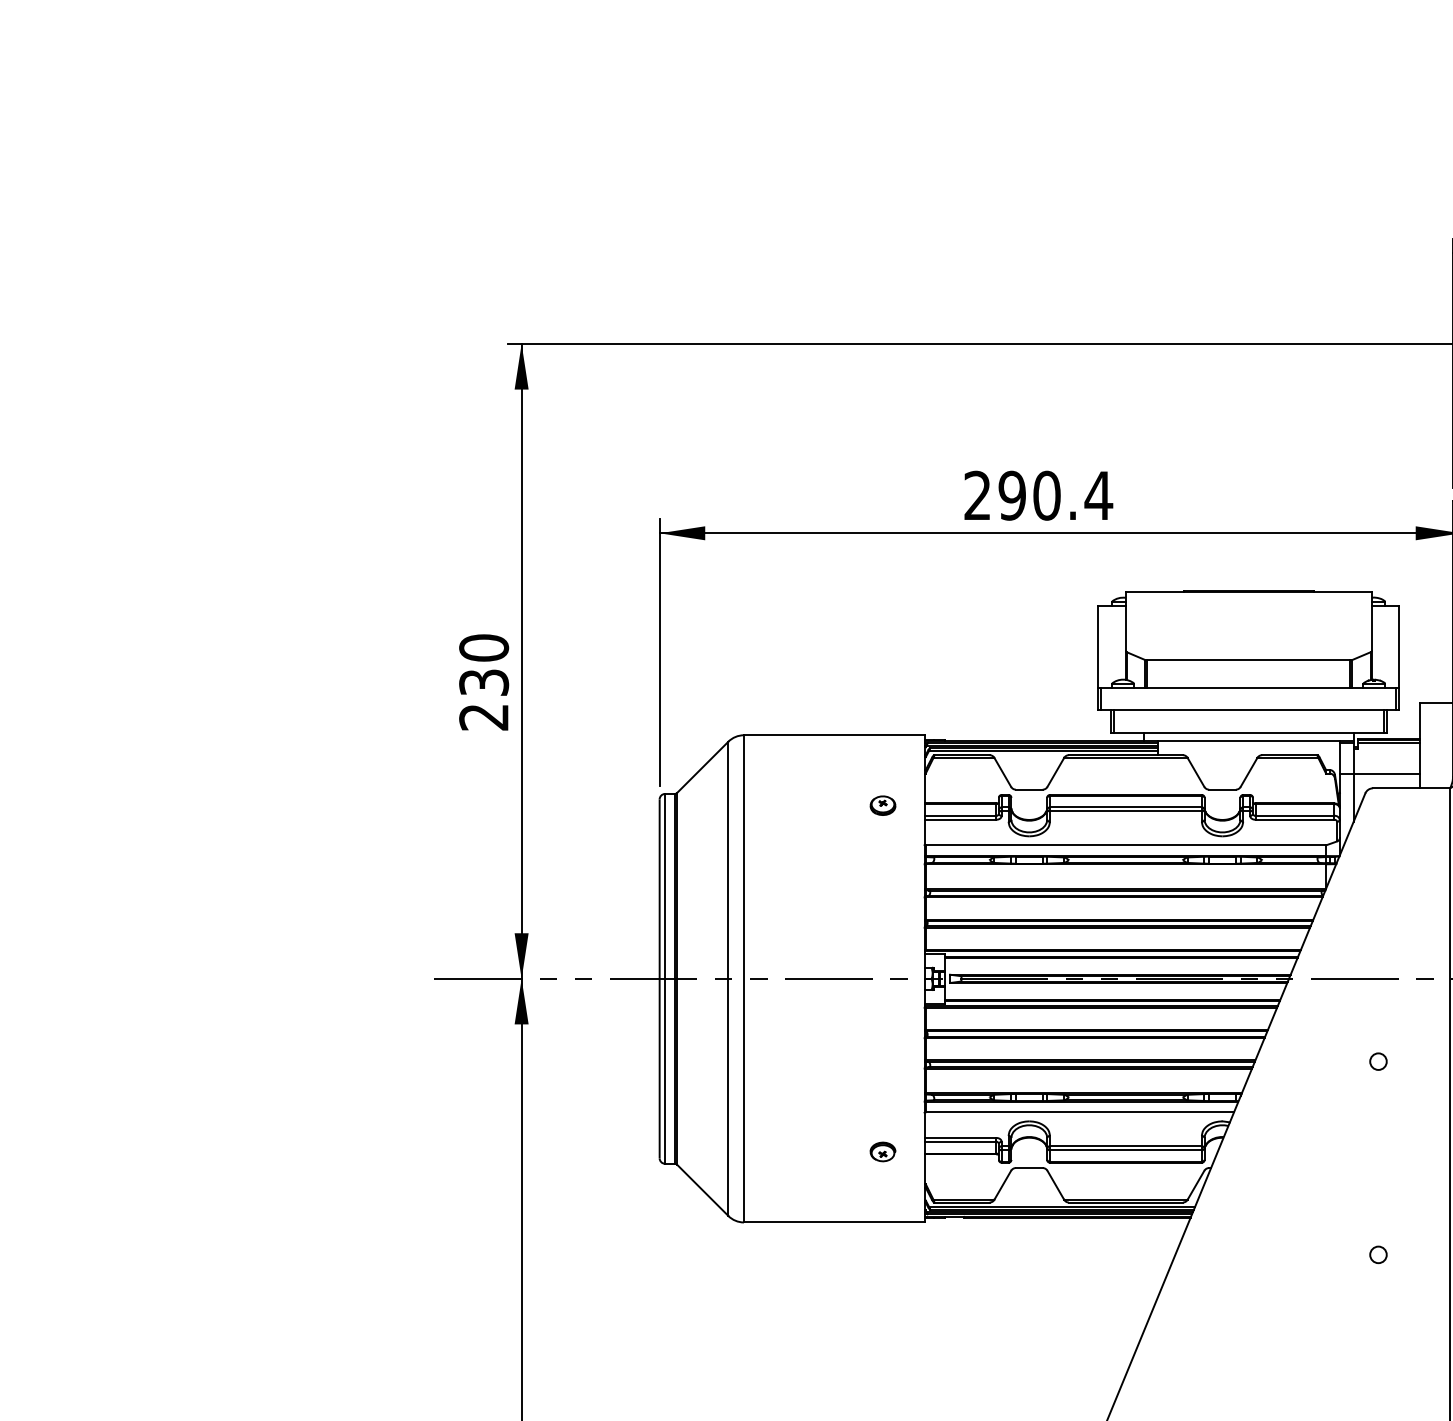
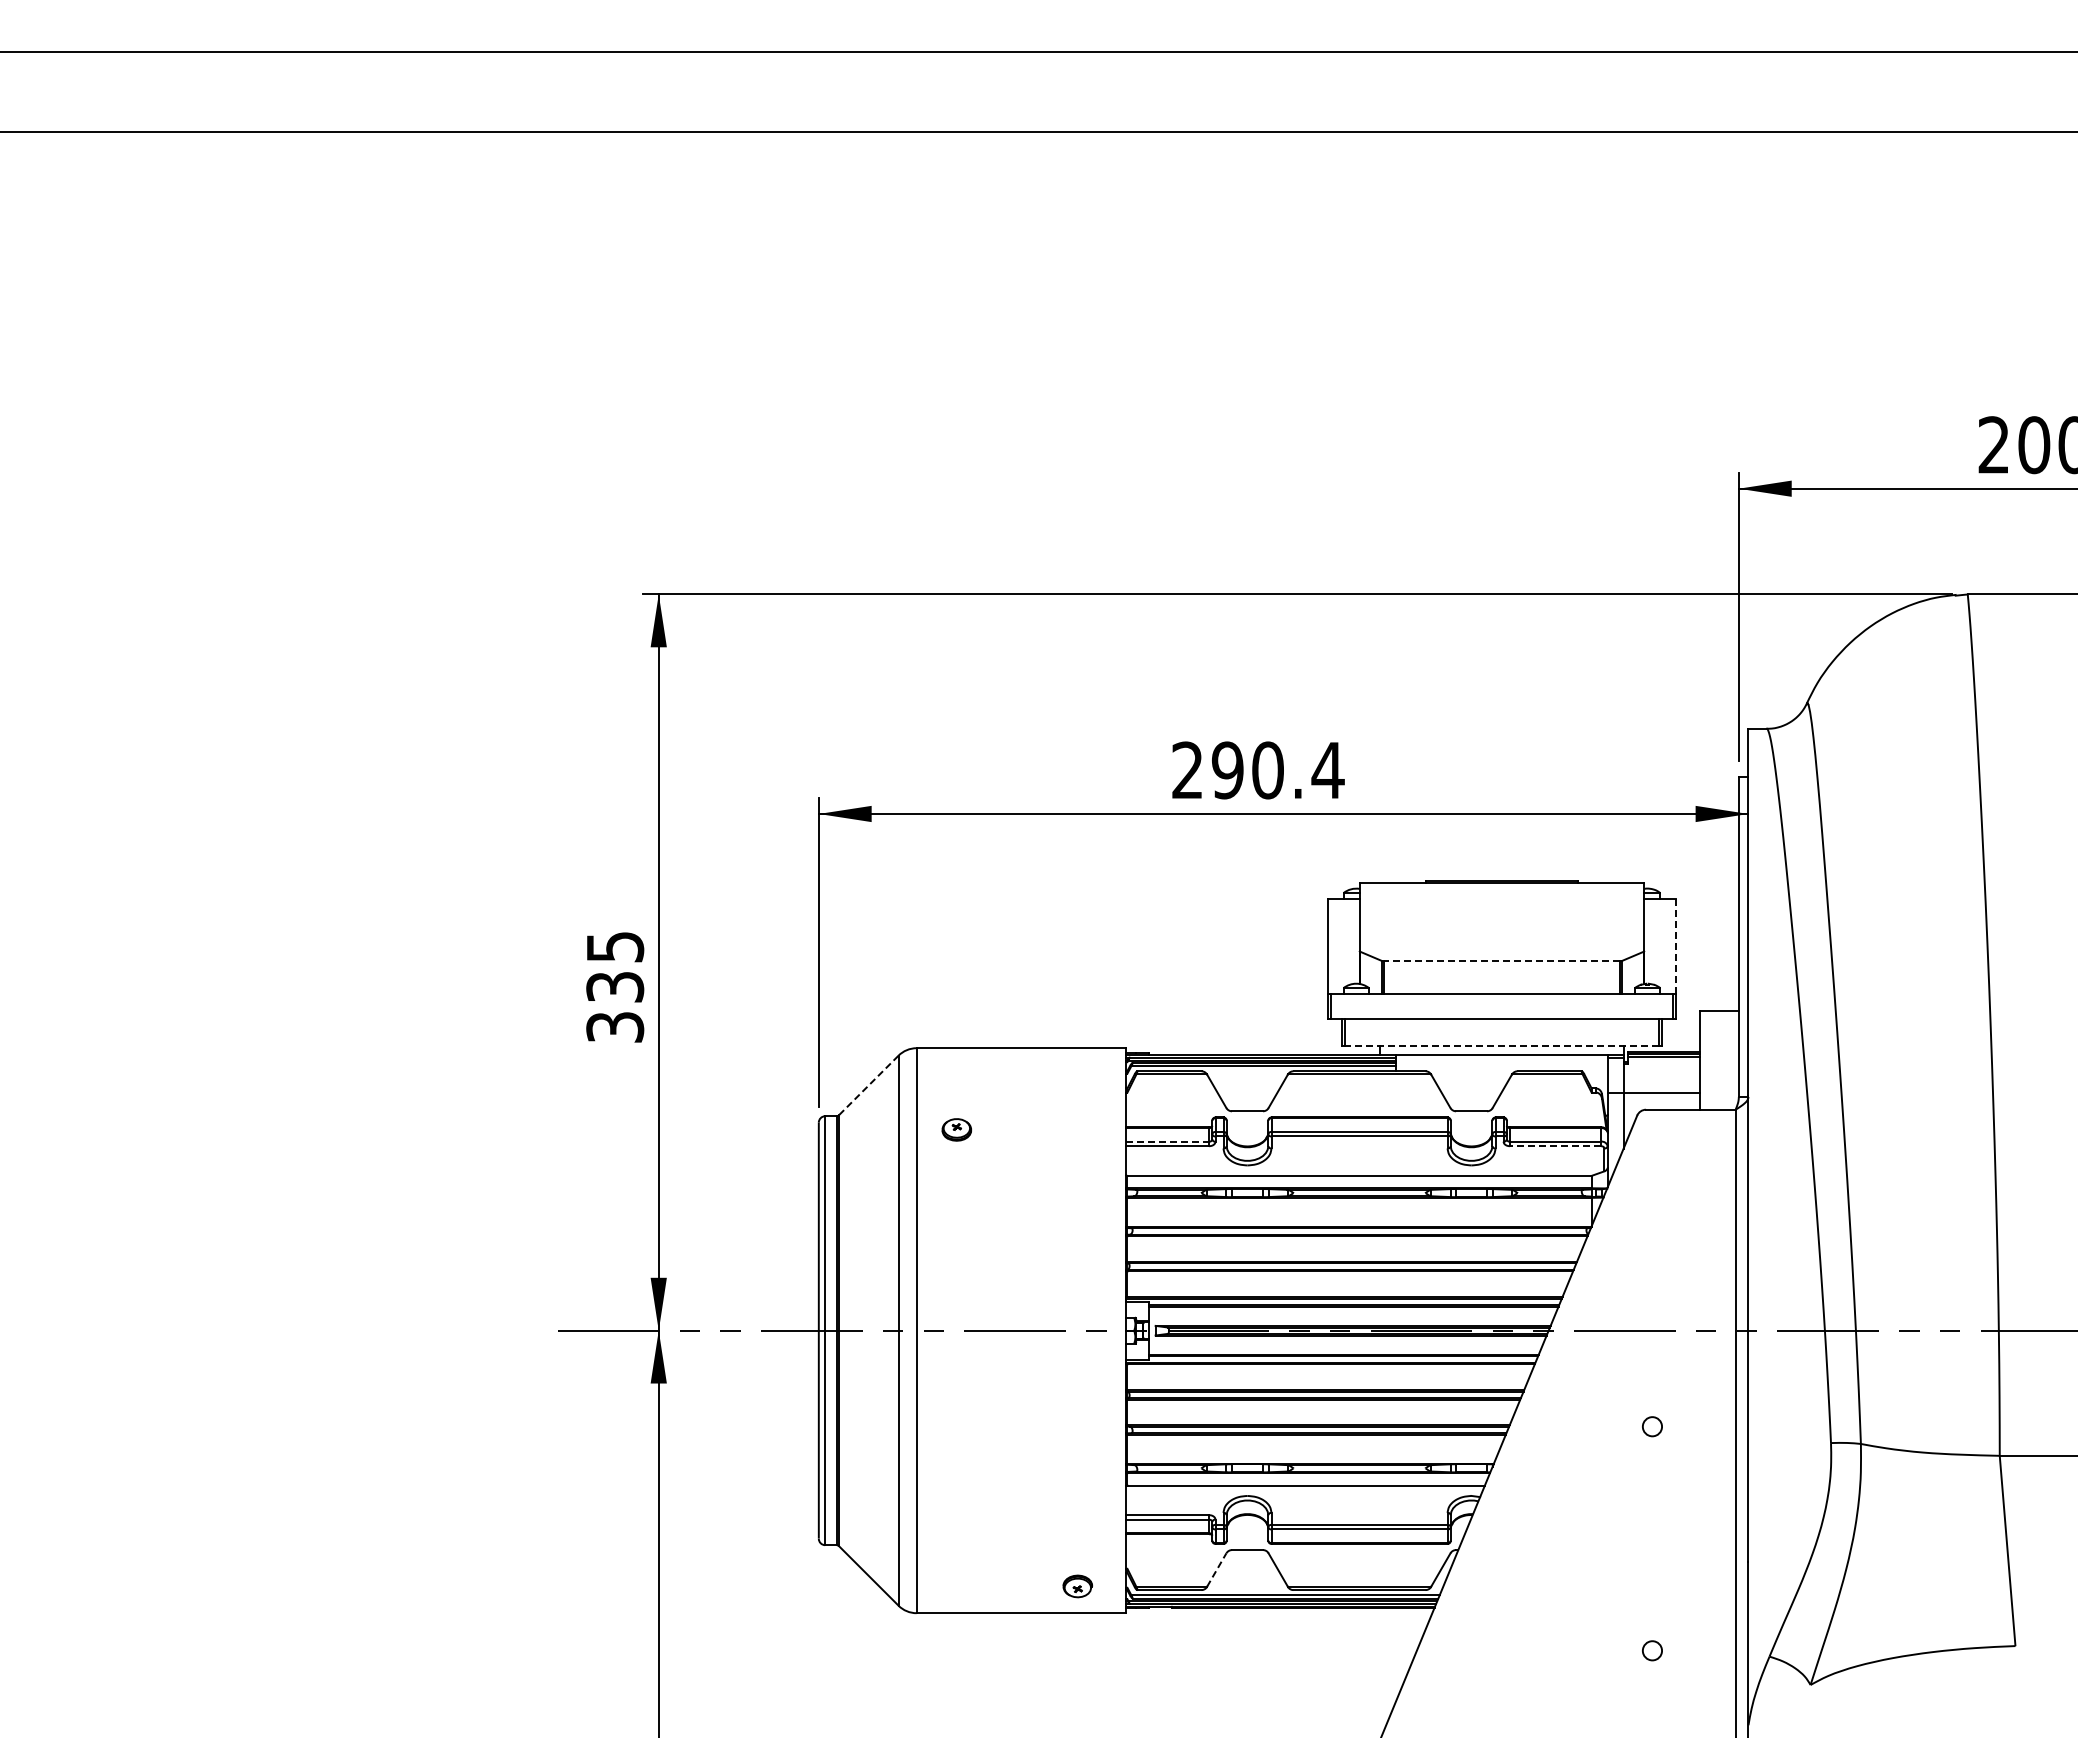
line: (1399, 647) -> (1676, 946), solid -> dashed
line: (1248, 660) -> (1501, 961), solid -> dashed
text: (484, 682) -> (615, 986), 230 -> 335
line: (1248, 732) -> (1501, 1045), solid -> dashed
line: (702, 767) -> (868, 1085), solid -> dashed
part: (882, 805) -> (956, 1129), moved
line: (961, 815) -> (1168, 1141), solid -> dashed
line: (1294, 820) -> (1555, 1146), solid -> dashed
part: (882, 1152) -> (1077, 1586), moved
line: (1002, 1184) -> (1216, 1569), solid -> dashed

